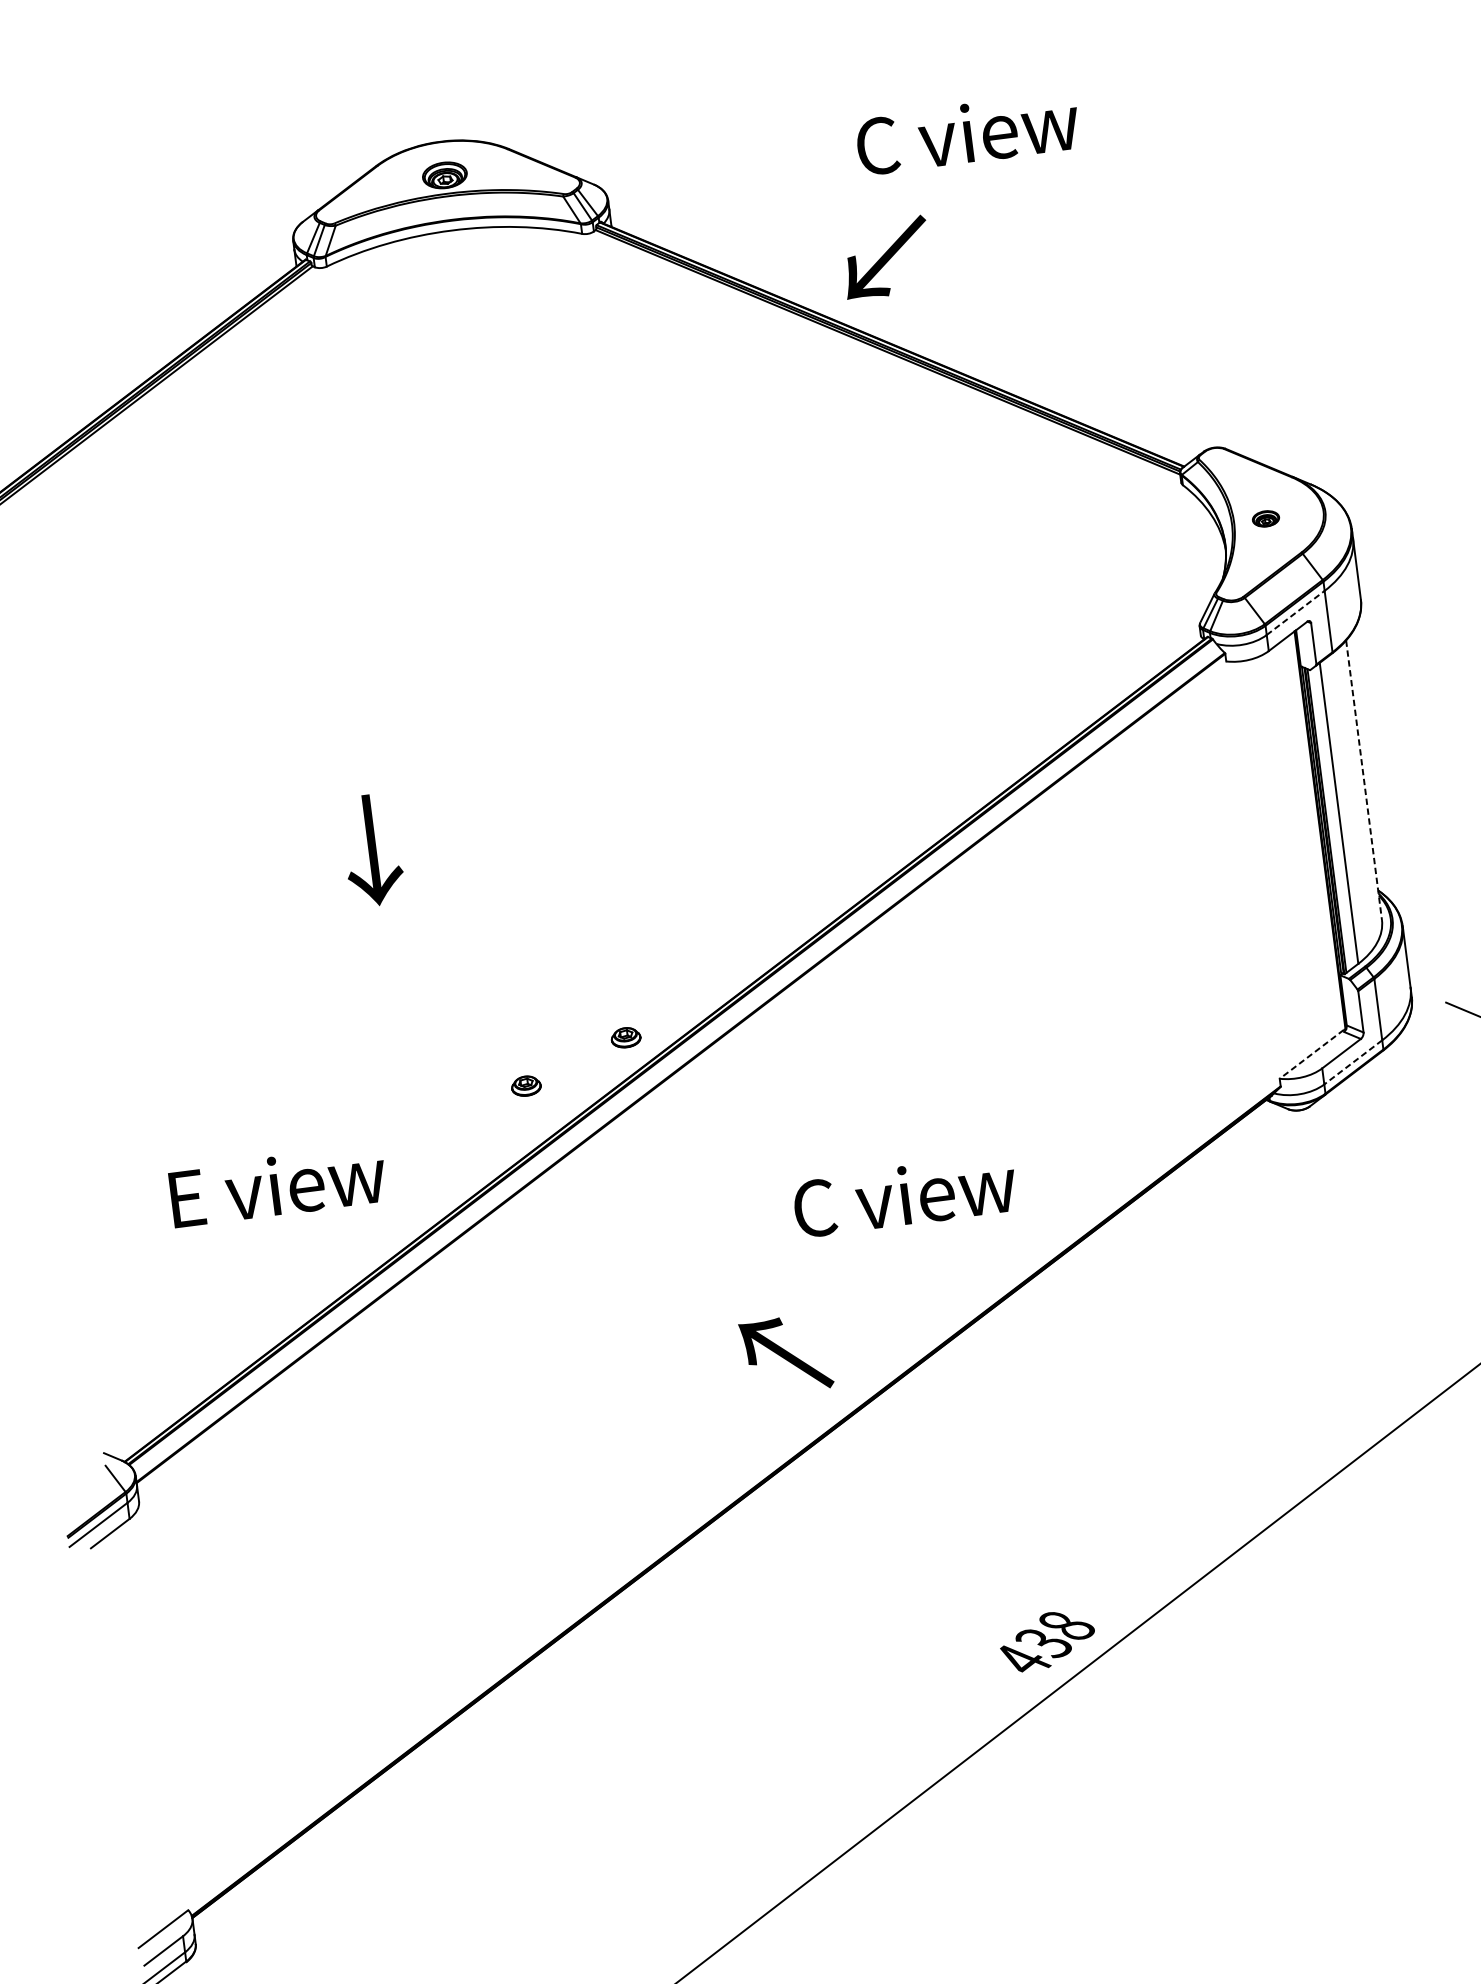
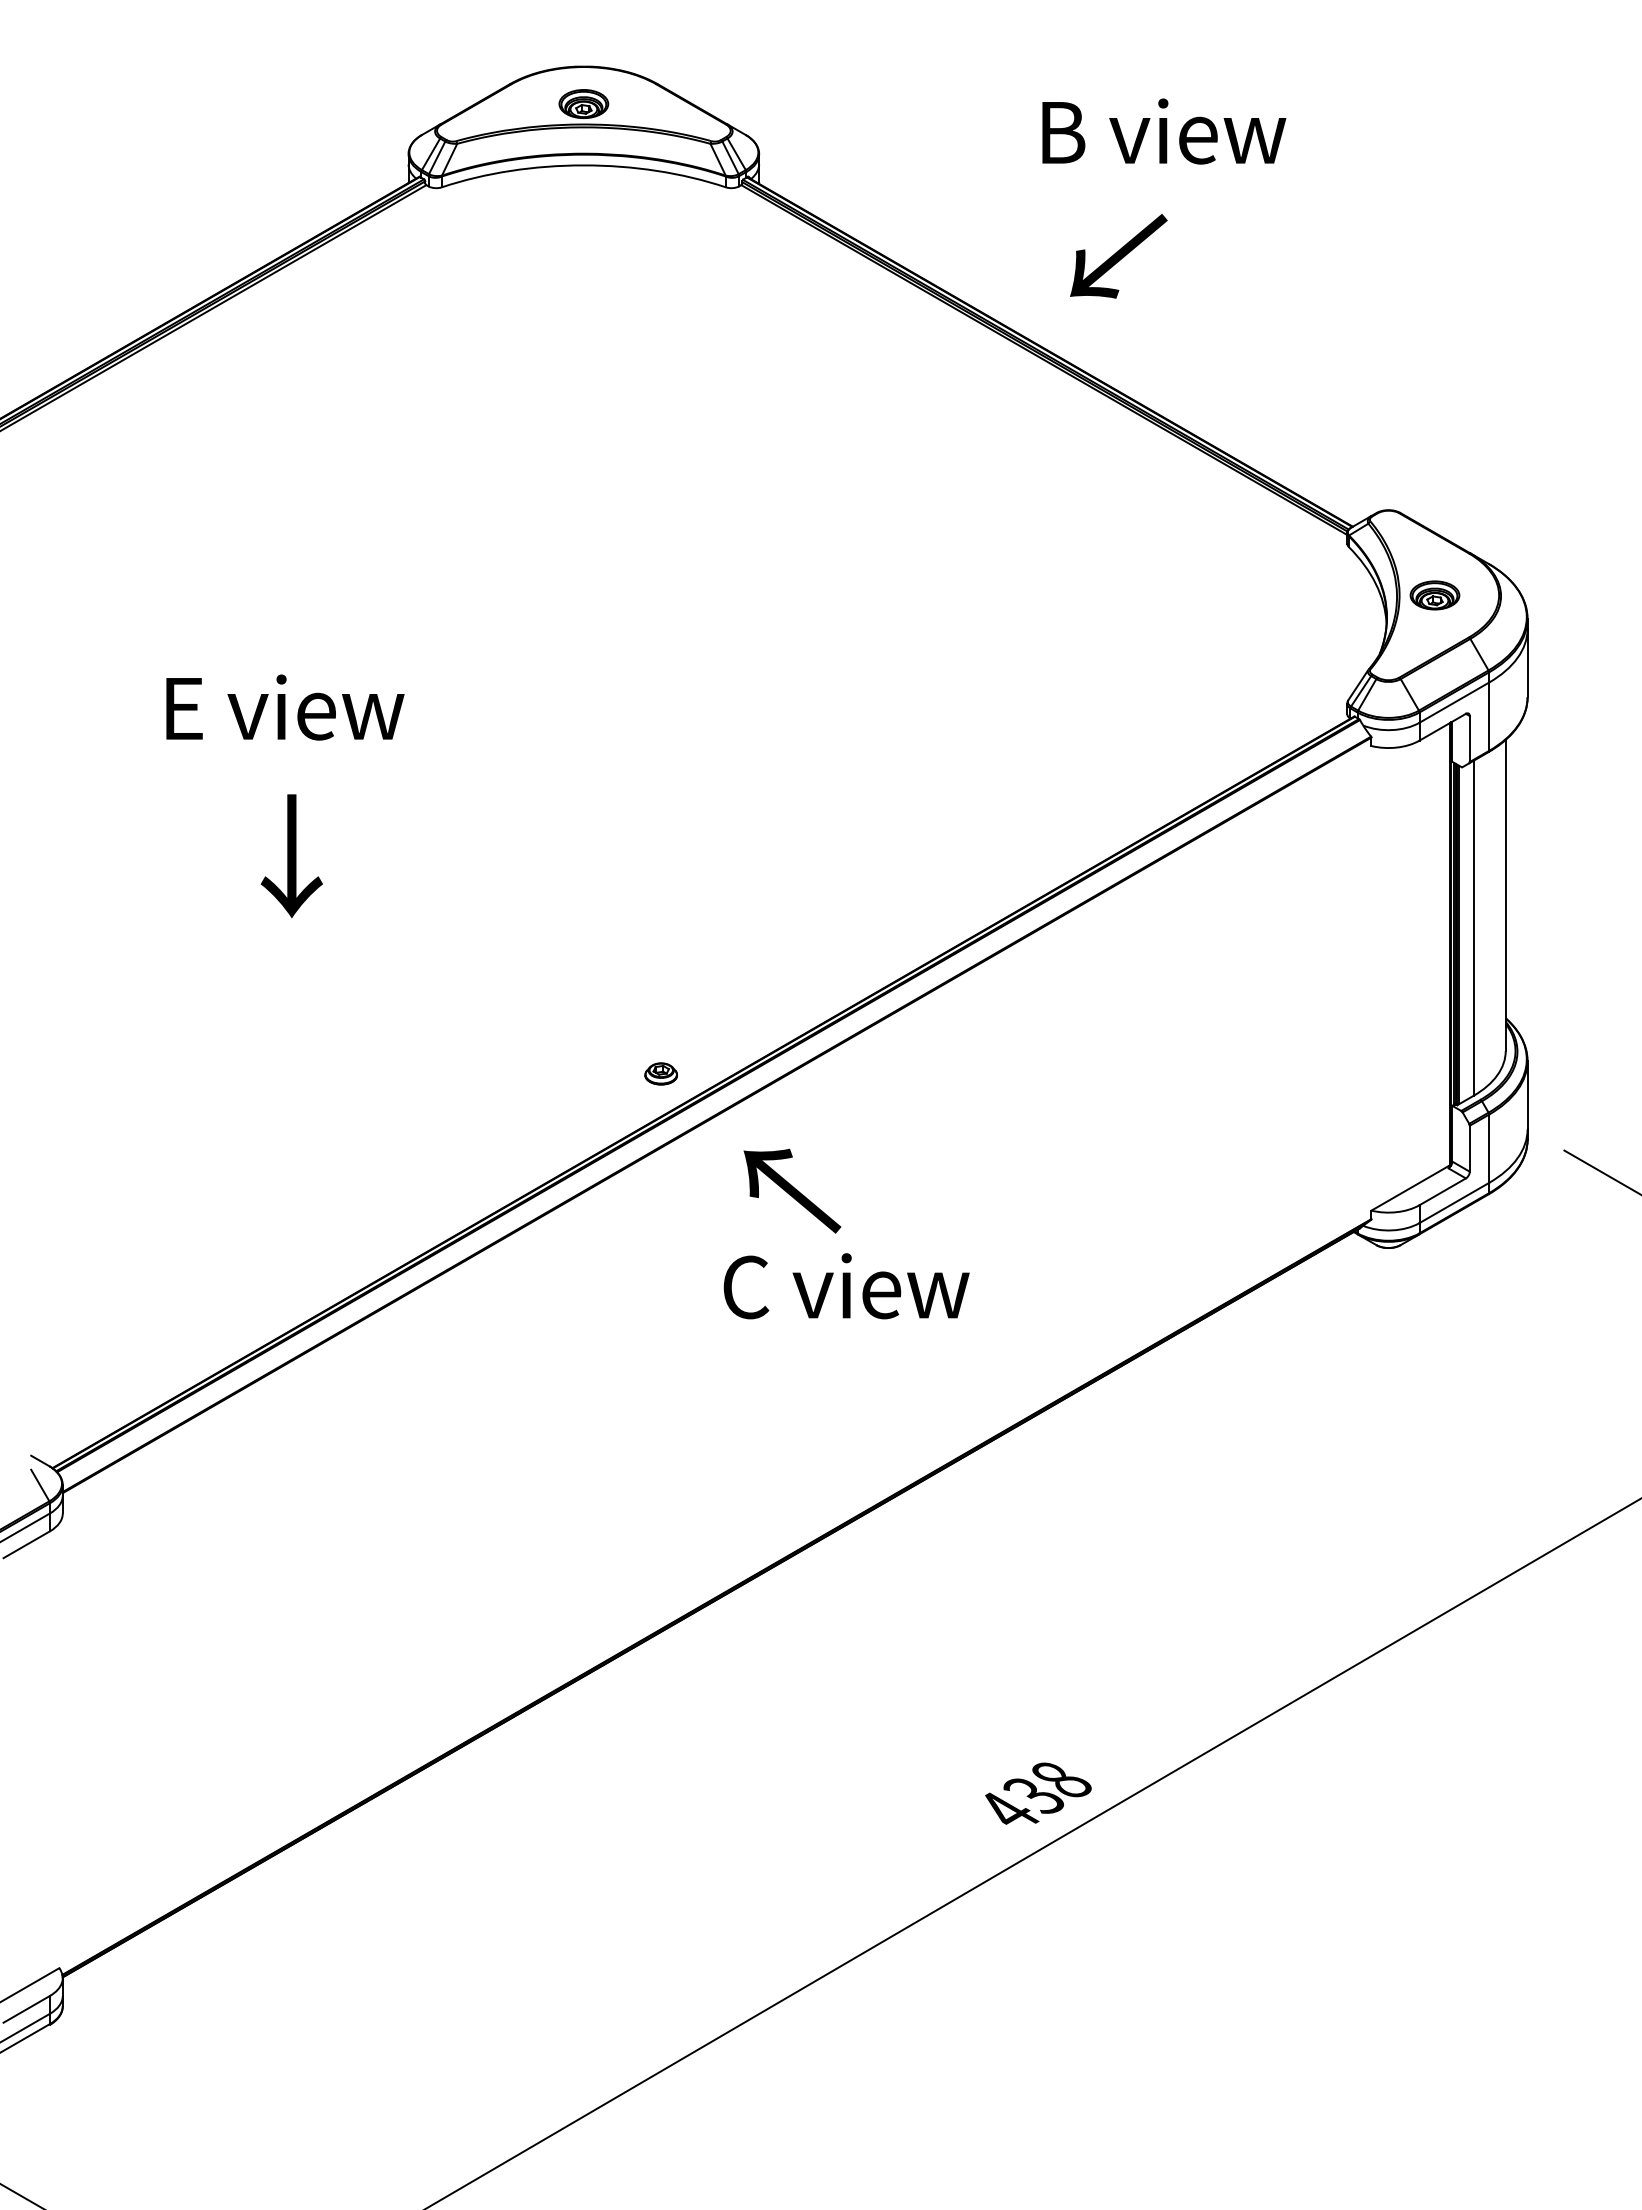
text: (967, 133) -> (1162, 131), C view -> B view
text: (886, 258) -> (1118, 256), moved
part: (1265, 518) -> (1434, 595), size x1.67
line: (1295, 612) -> (1454, 702), dashed -> solid
line: (1363, 780) -> (1505, 895), dashed -> solid
text: (372, 850) -> (291, 856), moved
line: (1311, 1054) -> (1409, 1188), dashed -> solid
line: (1352, 1062) -> (1453, 1203), dashed -> solid
part: (525, 1085) -> (544, 1112), removed
text: (278, 1185) -> (285, 707), moved
text: (904, 1196) -> (846, 1286), moved
text: (786, 1354) -> (792, 1190), moved

